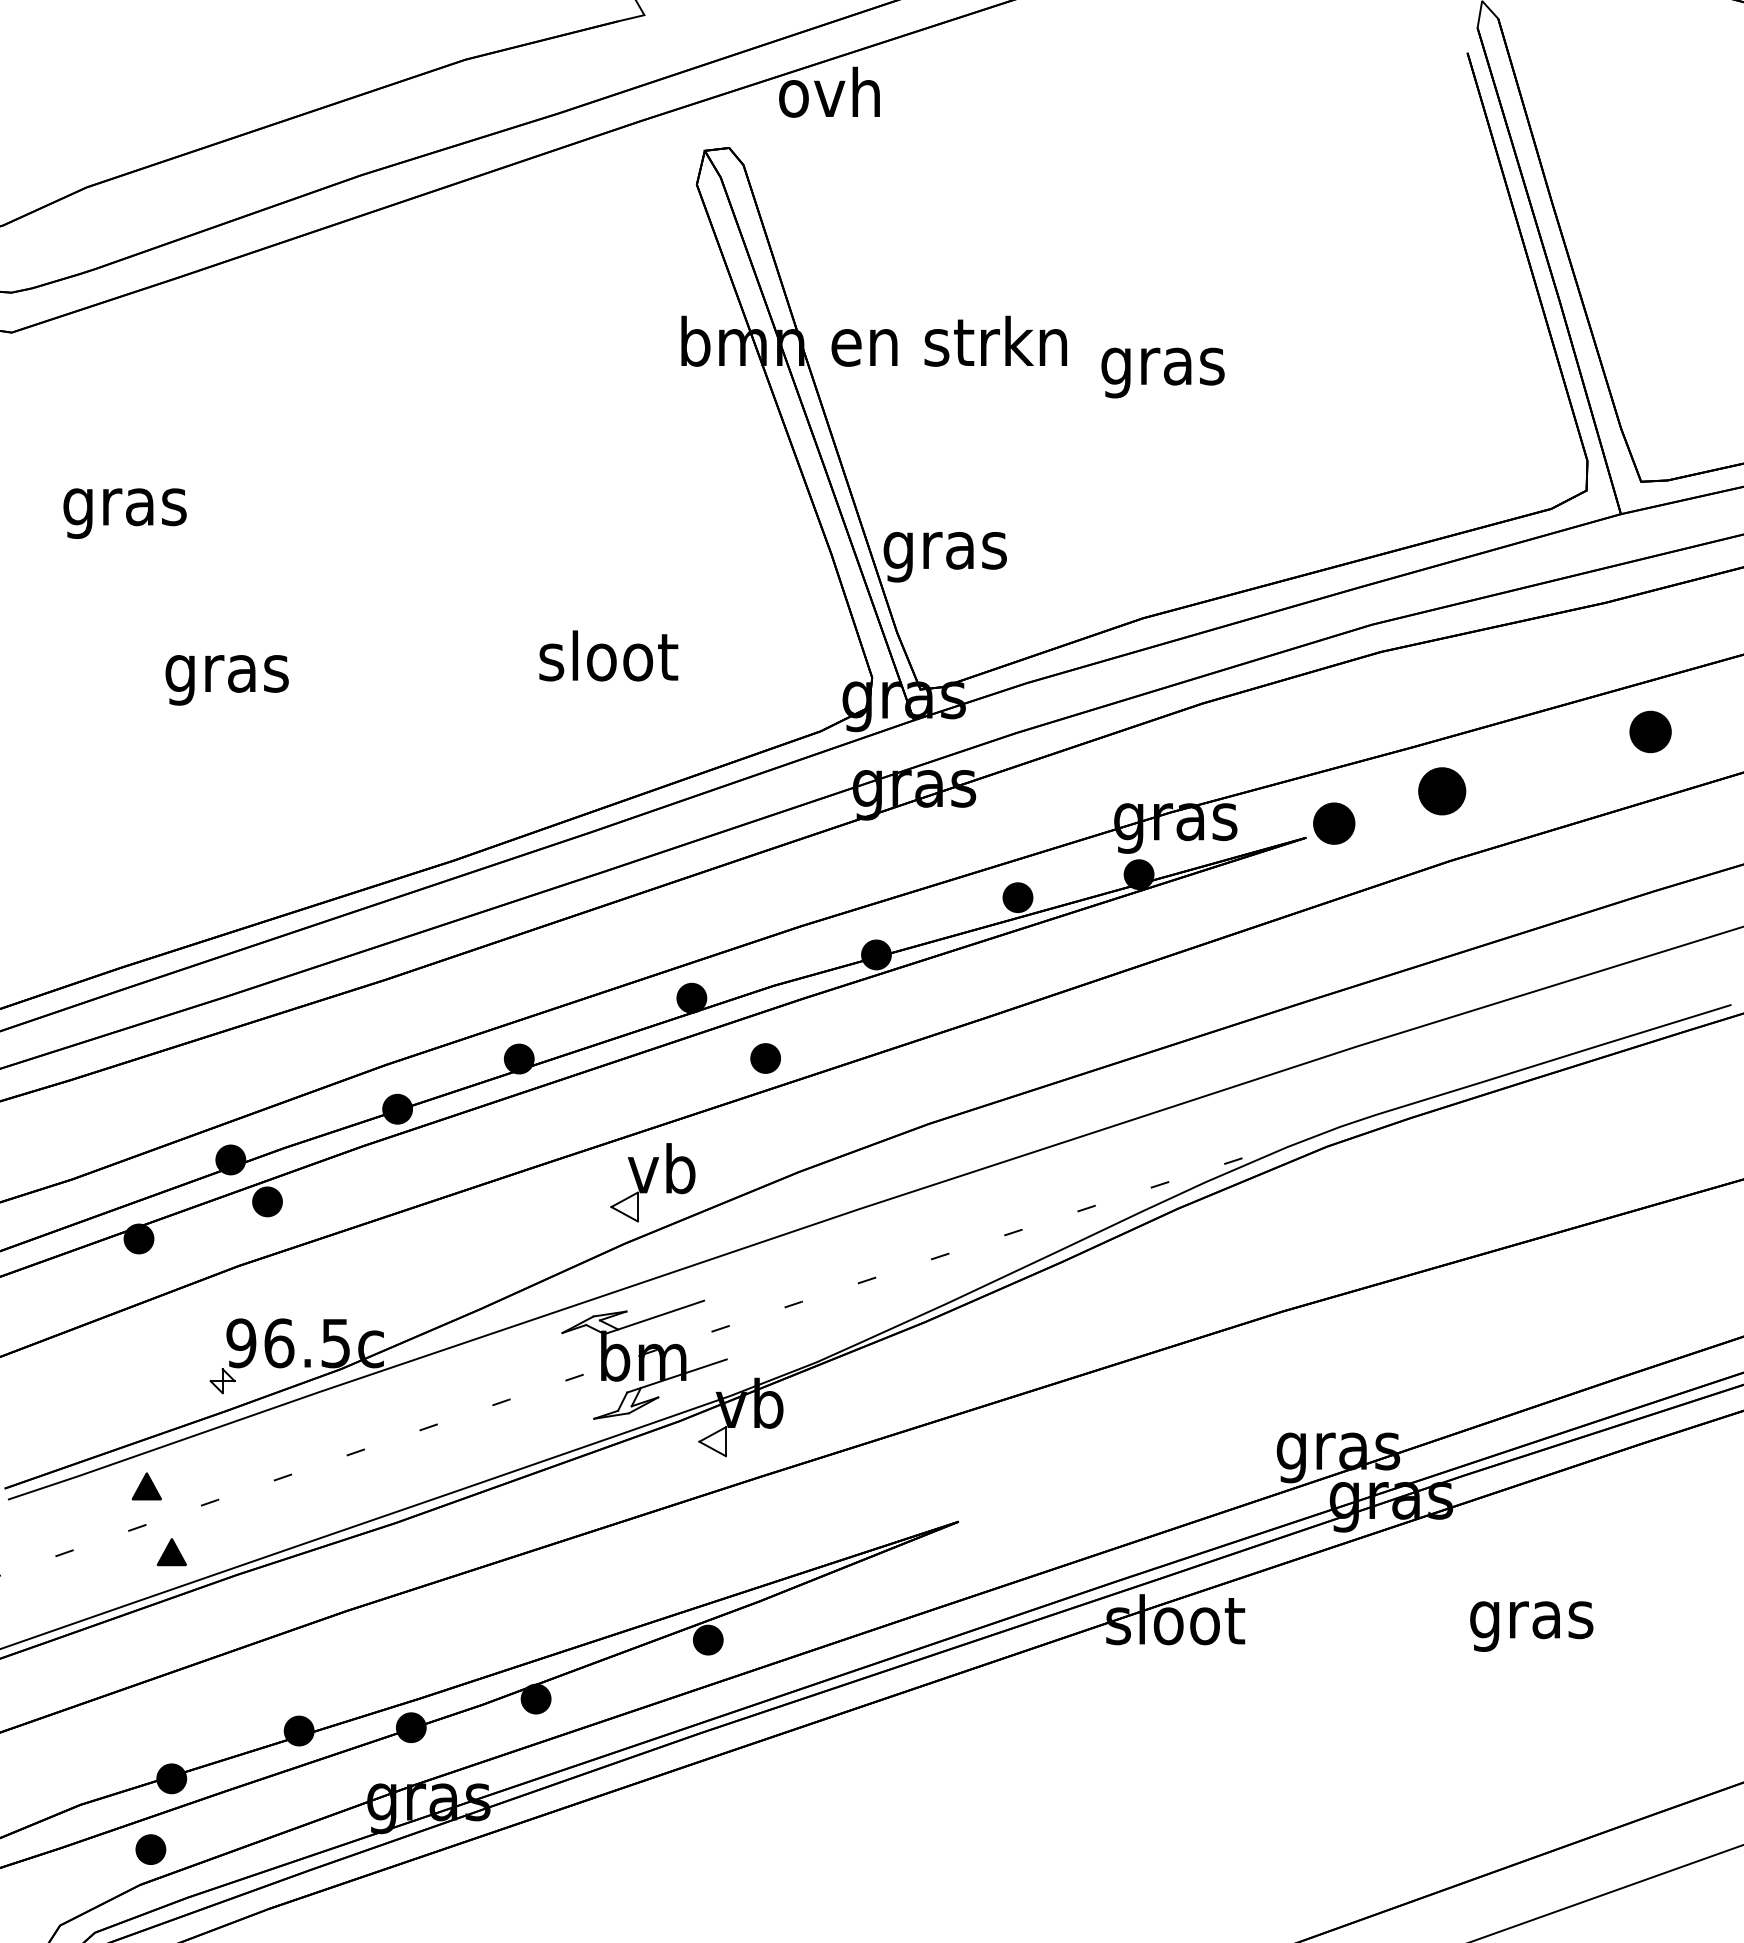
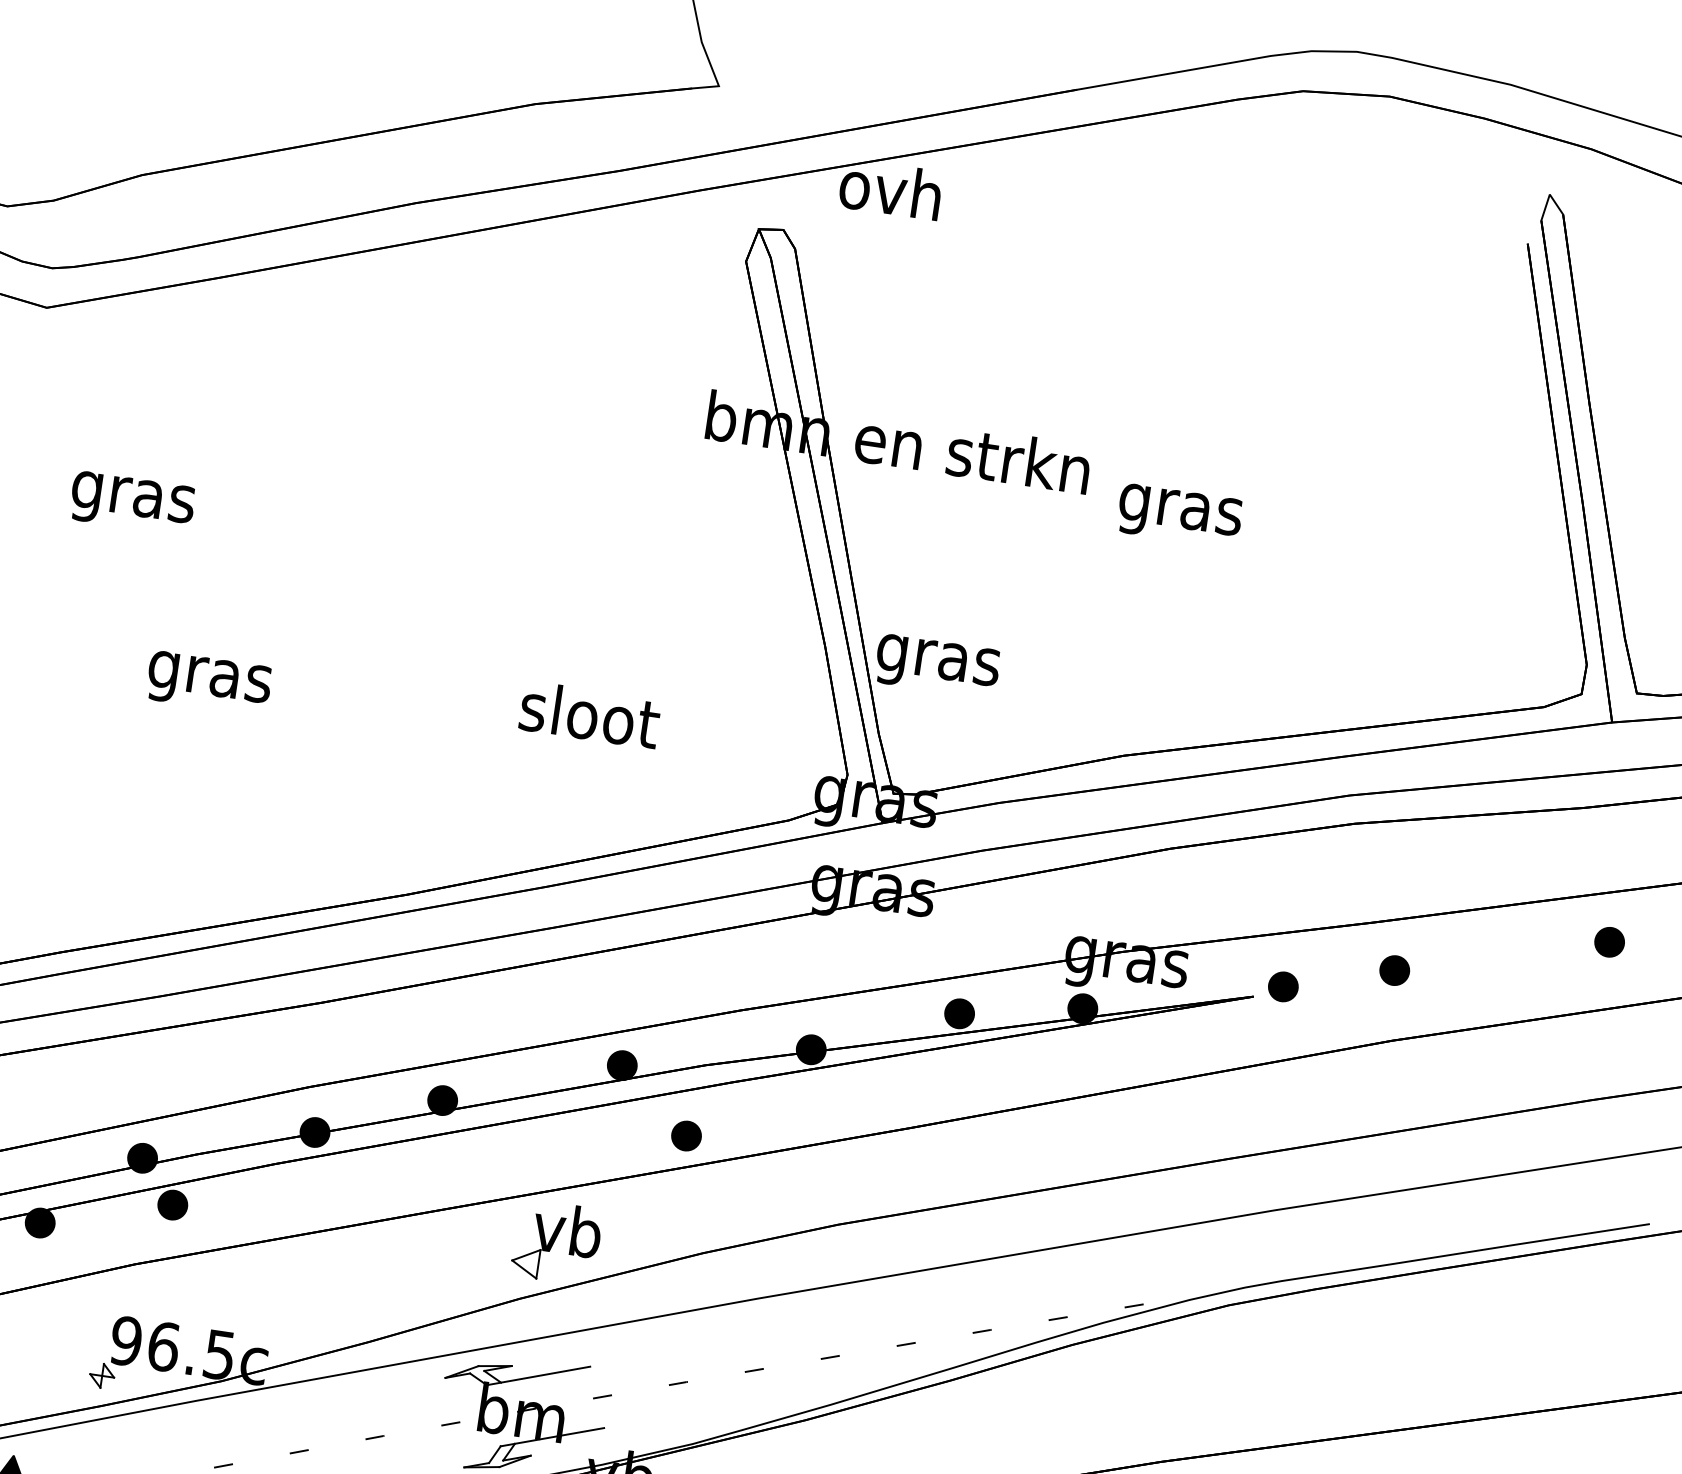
part: (1650, 731) -> (1609, 941), size x0.71
part: (1441, 791) -> (1394, 970), size x0.62
part: (1334, 823) -> (1283, 986), size x0.71

